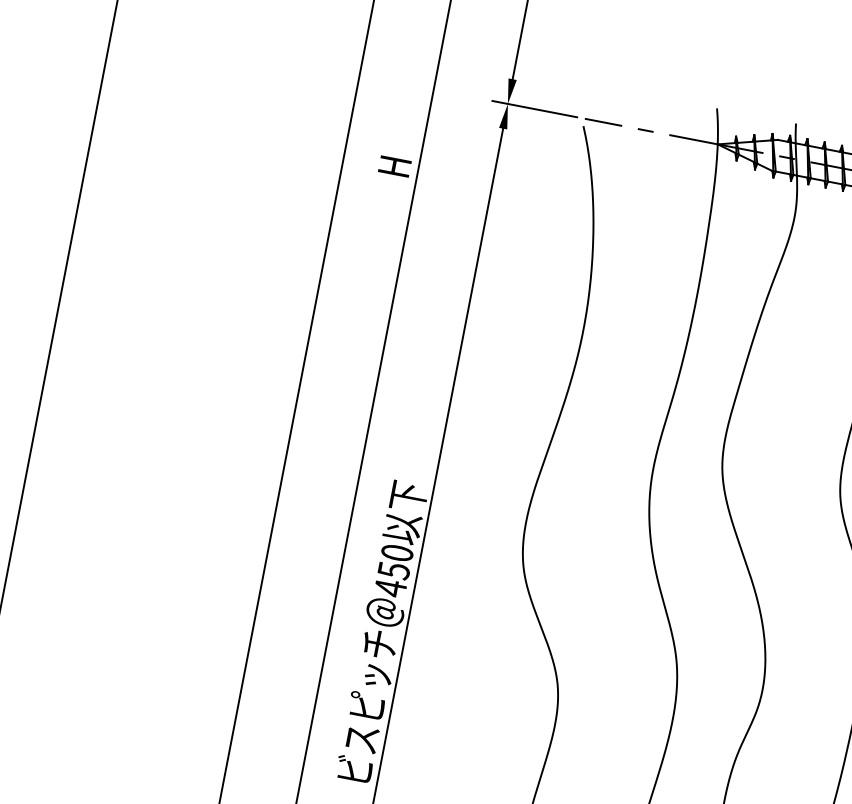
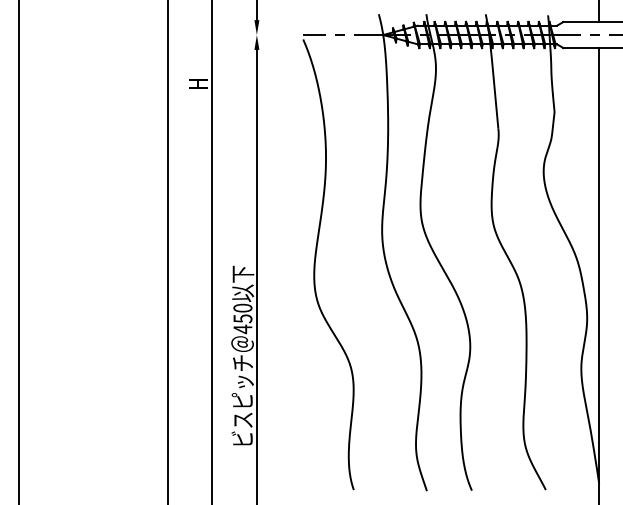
line: (533, 109) -> (272, 35), removed

